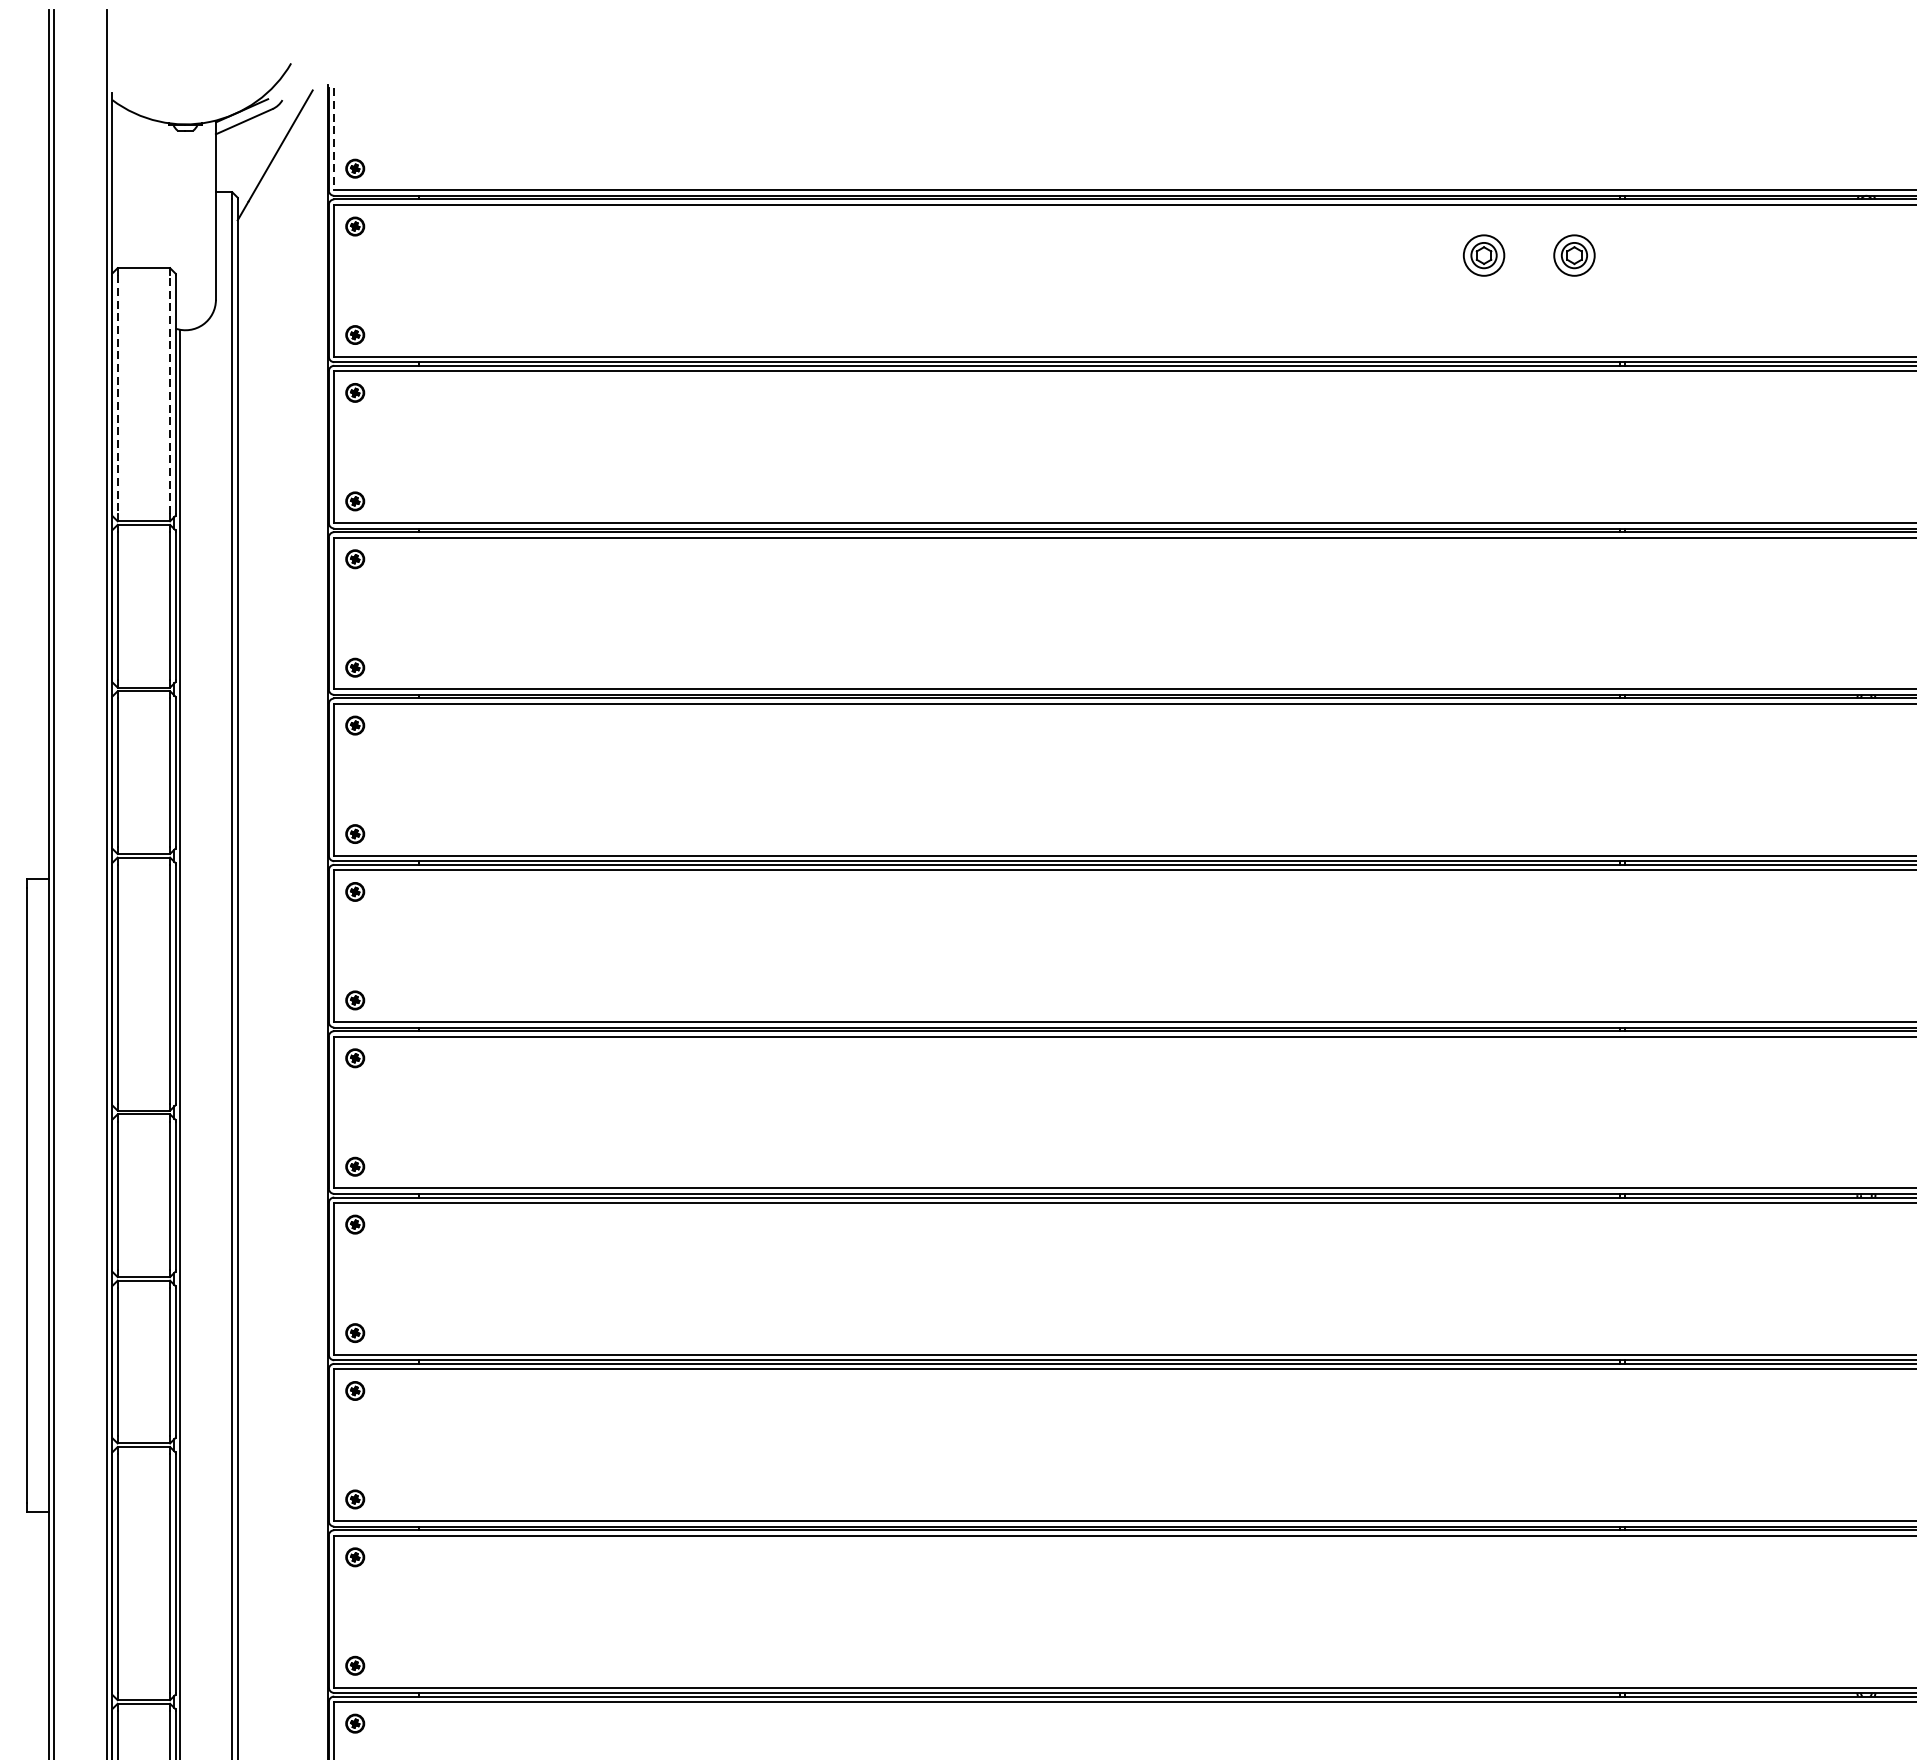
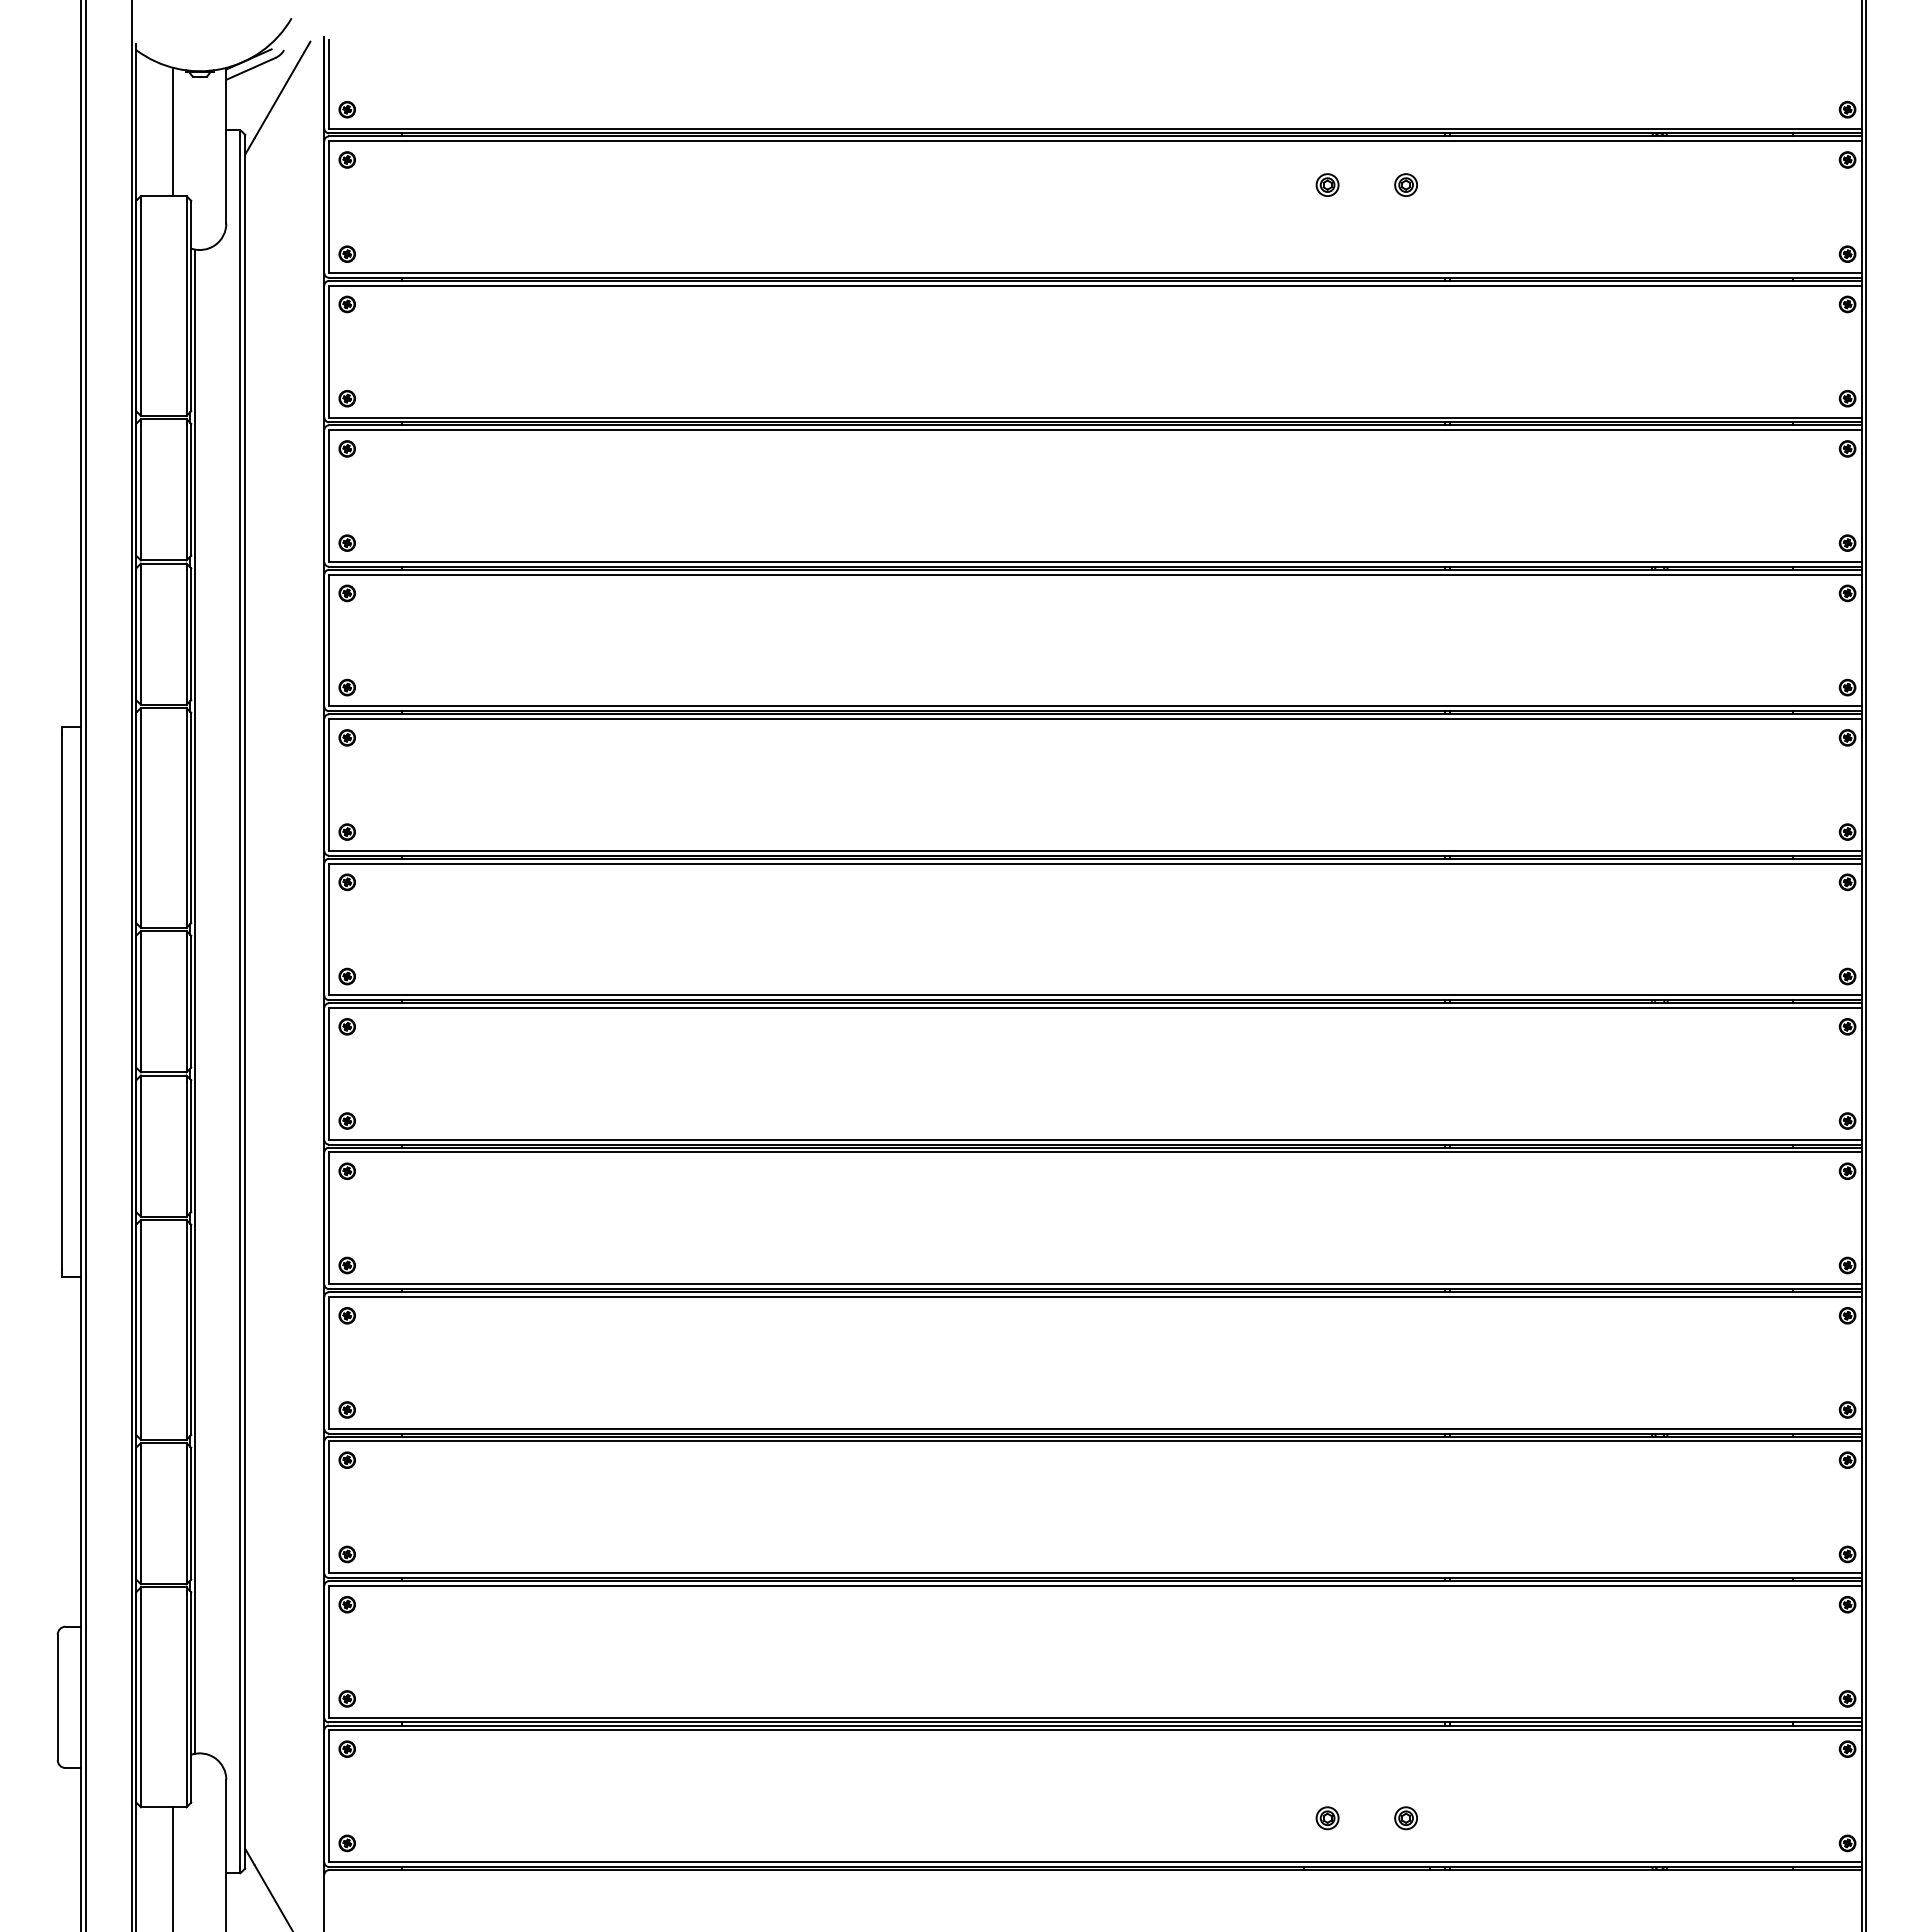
line: (334, 139) -> (329, 84), dashed -> solid
line: (155, 193) -> (173, 131), added
part: (1483, 254) -> (1327, 184), size x0.62
part: (1573, 254) -> (1405, 184), size x0.62
line: (117, 395) -> (140, 306), dashed -> solid
line: (170, 395) -> (186, 306), dashed -> solid

